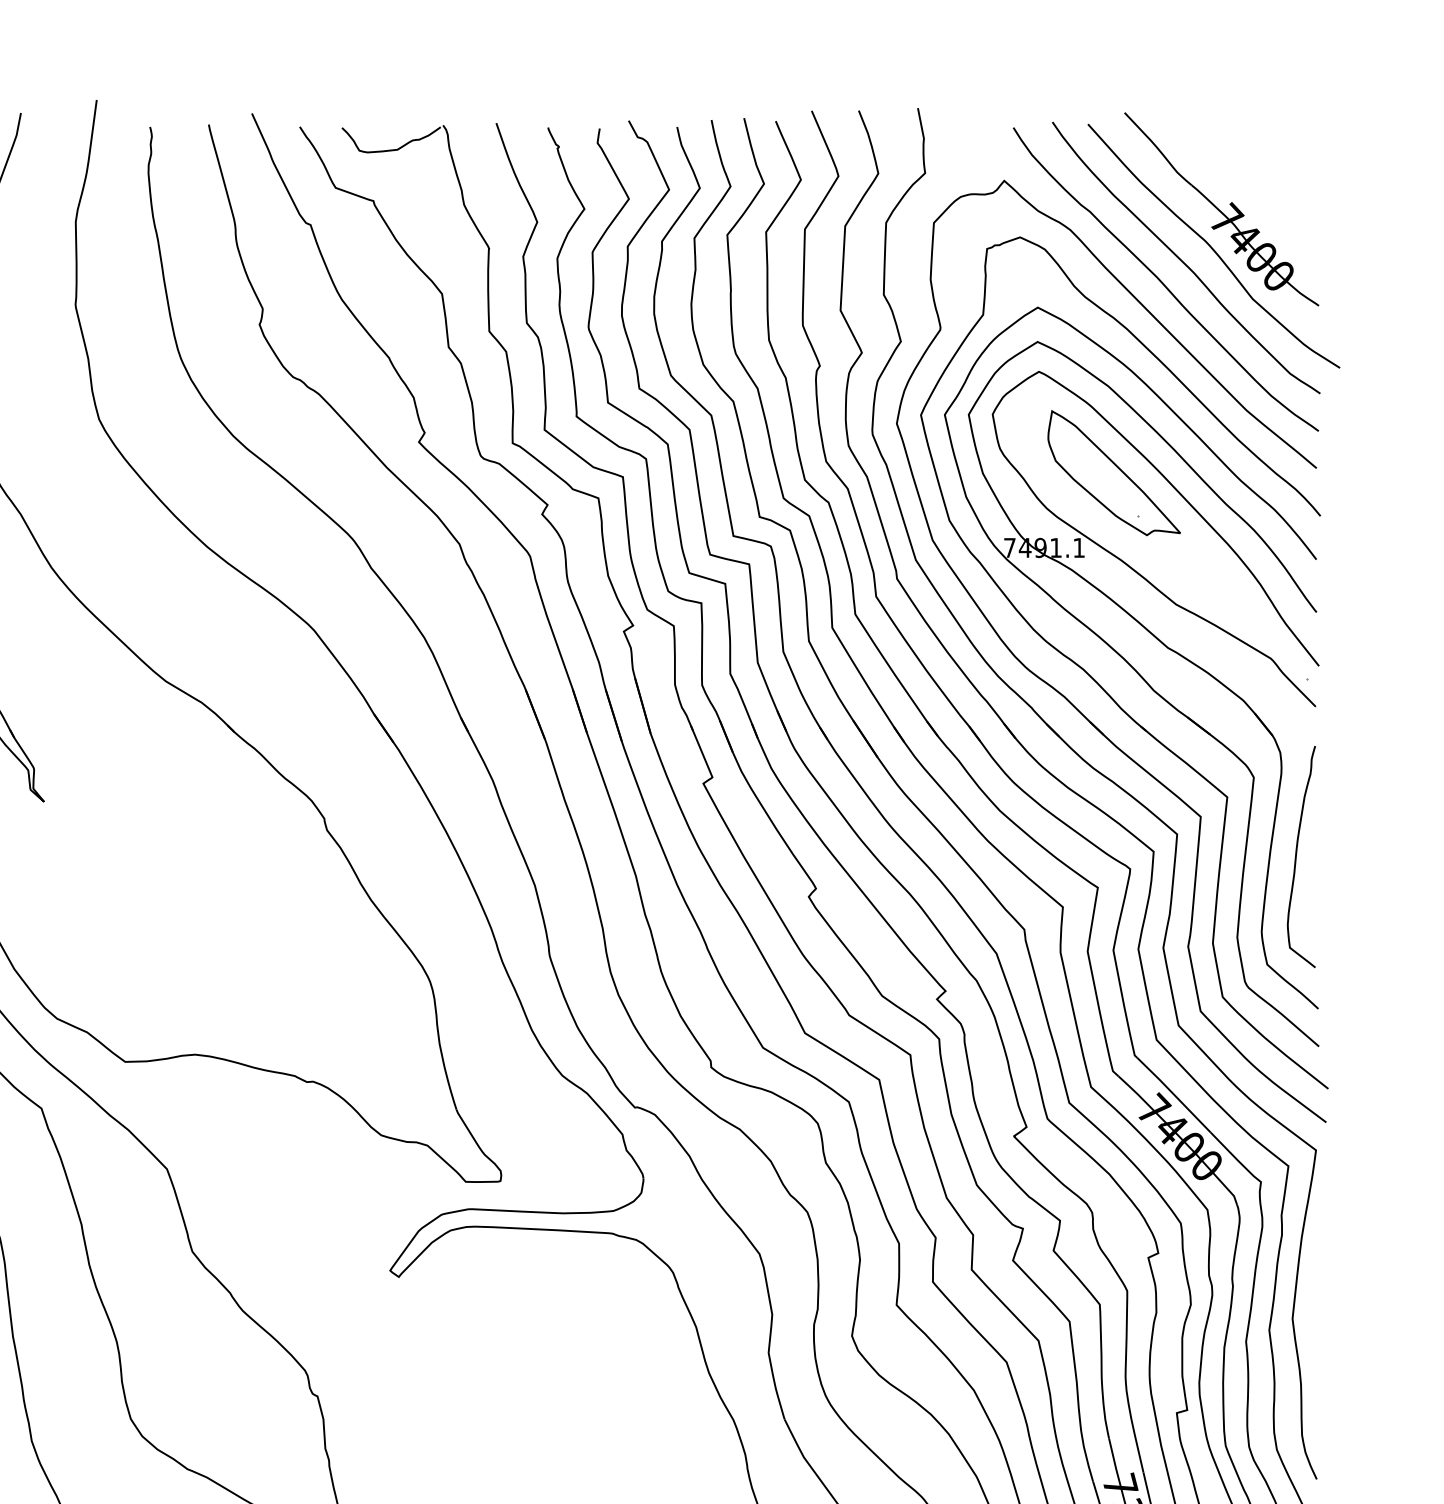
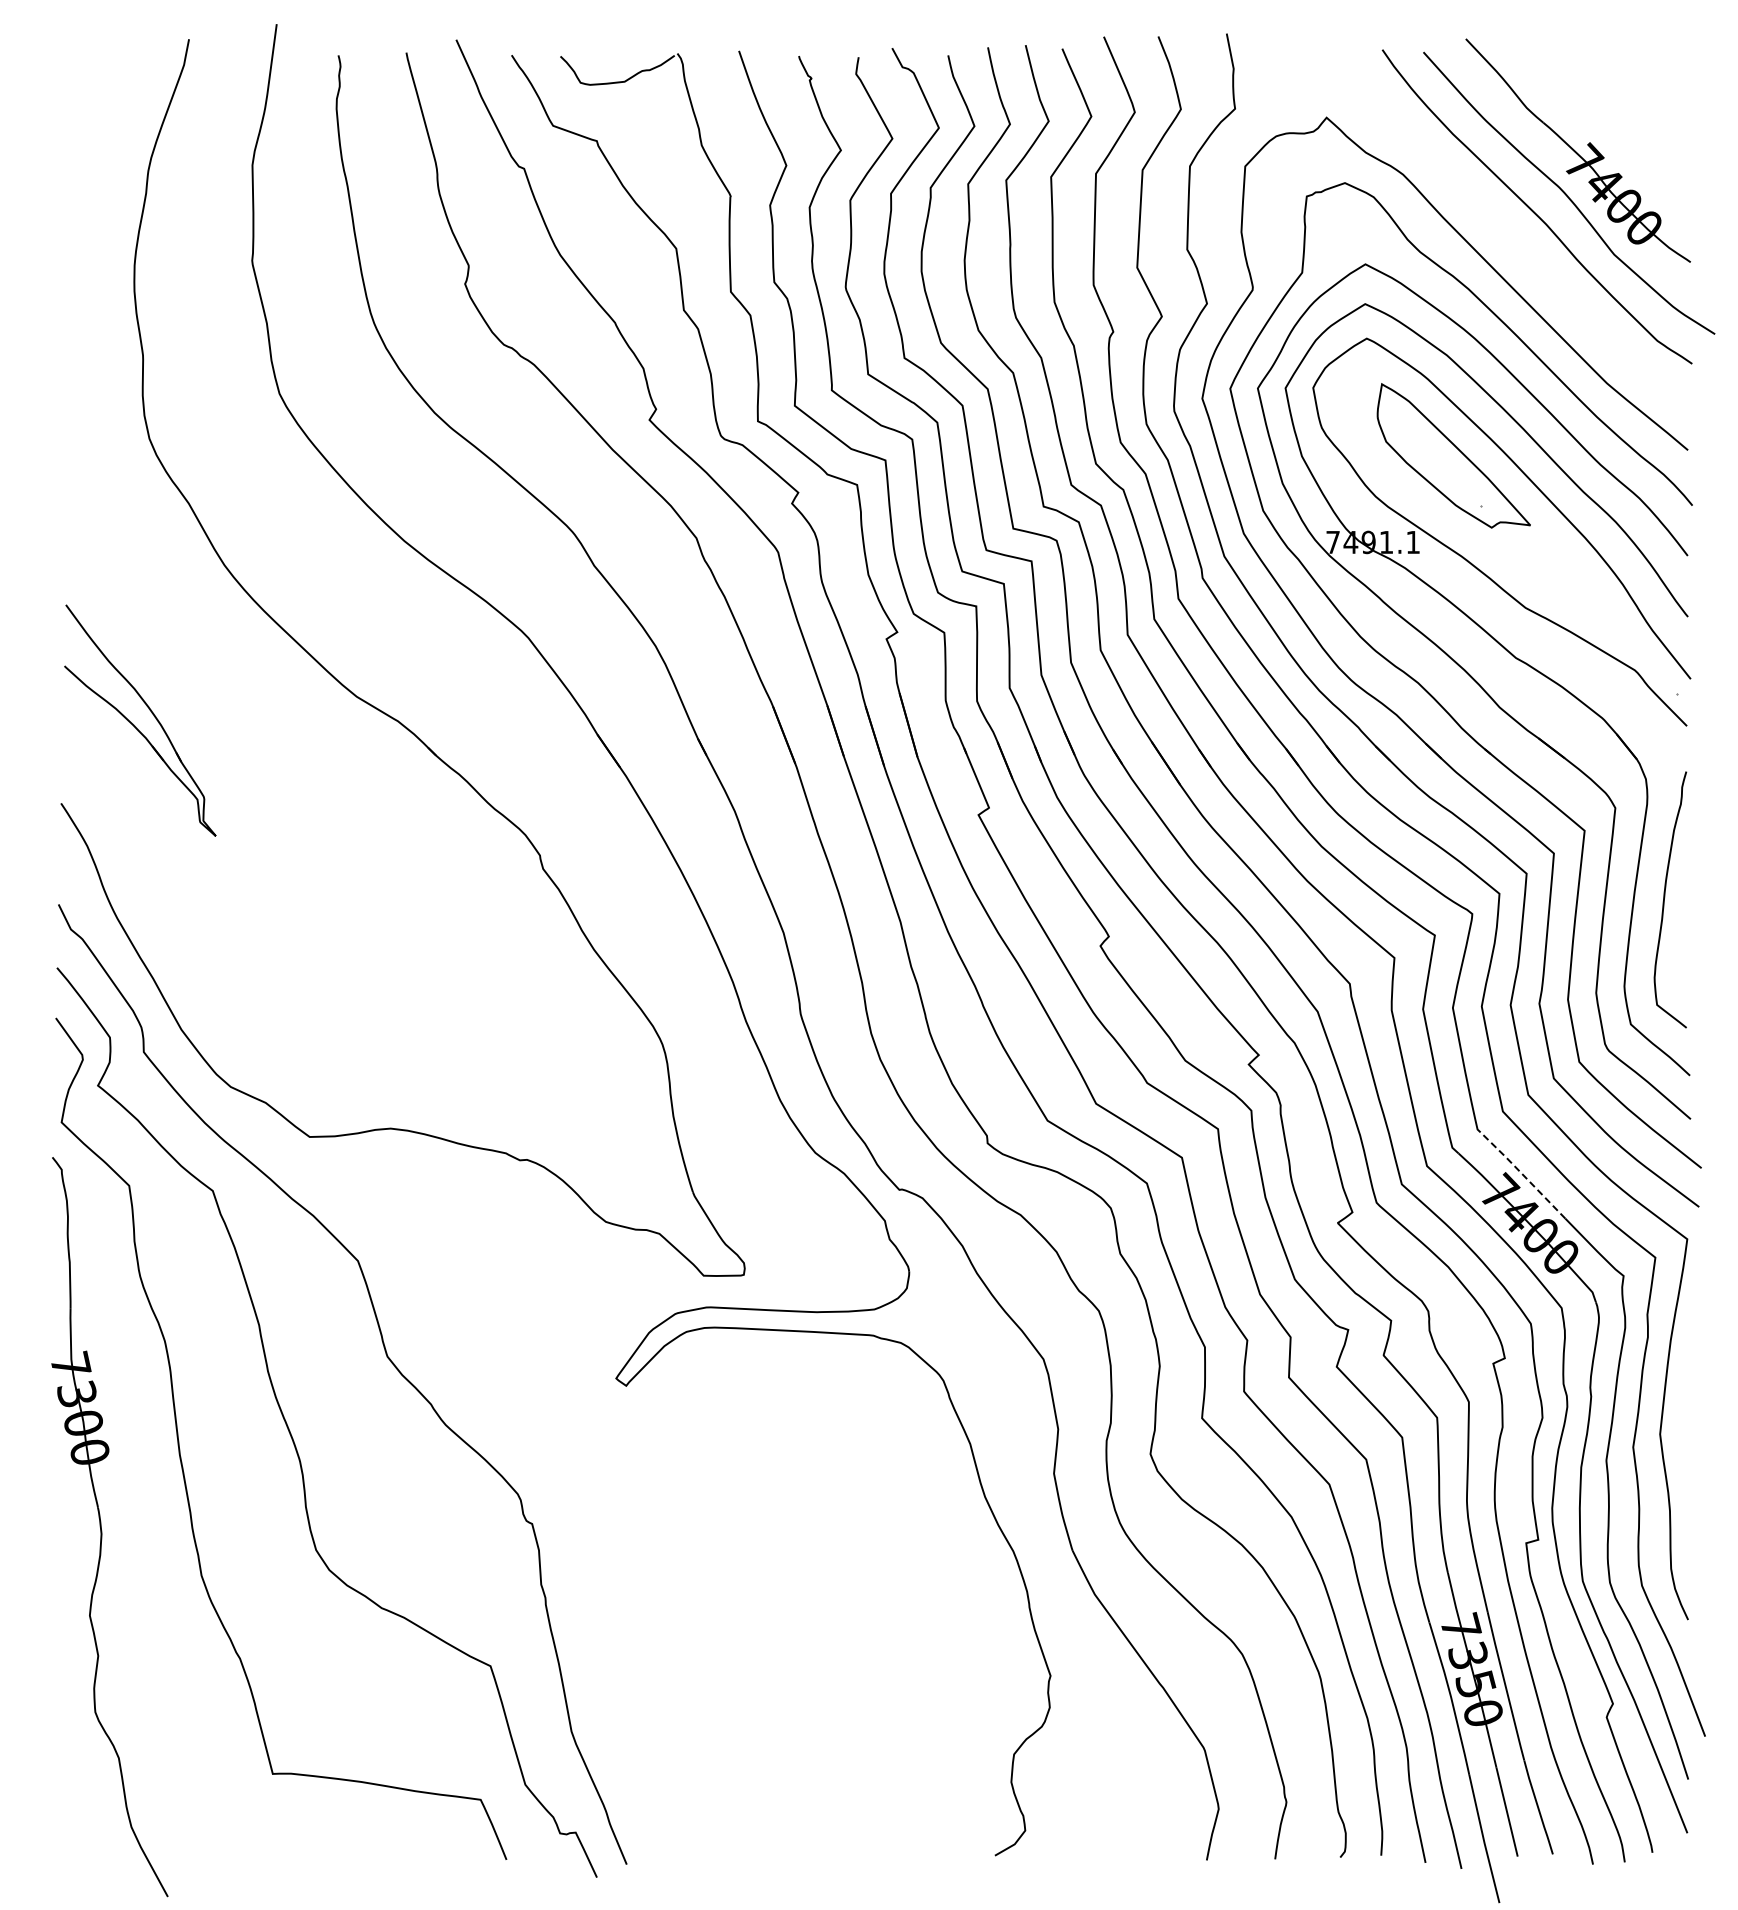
curve: (1162, 281) -> (1509, 234), removed
line: (1173, 1094) -> (1522, 1174), solid -> dashed

